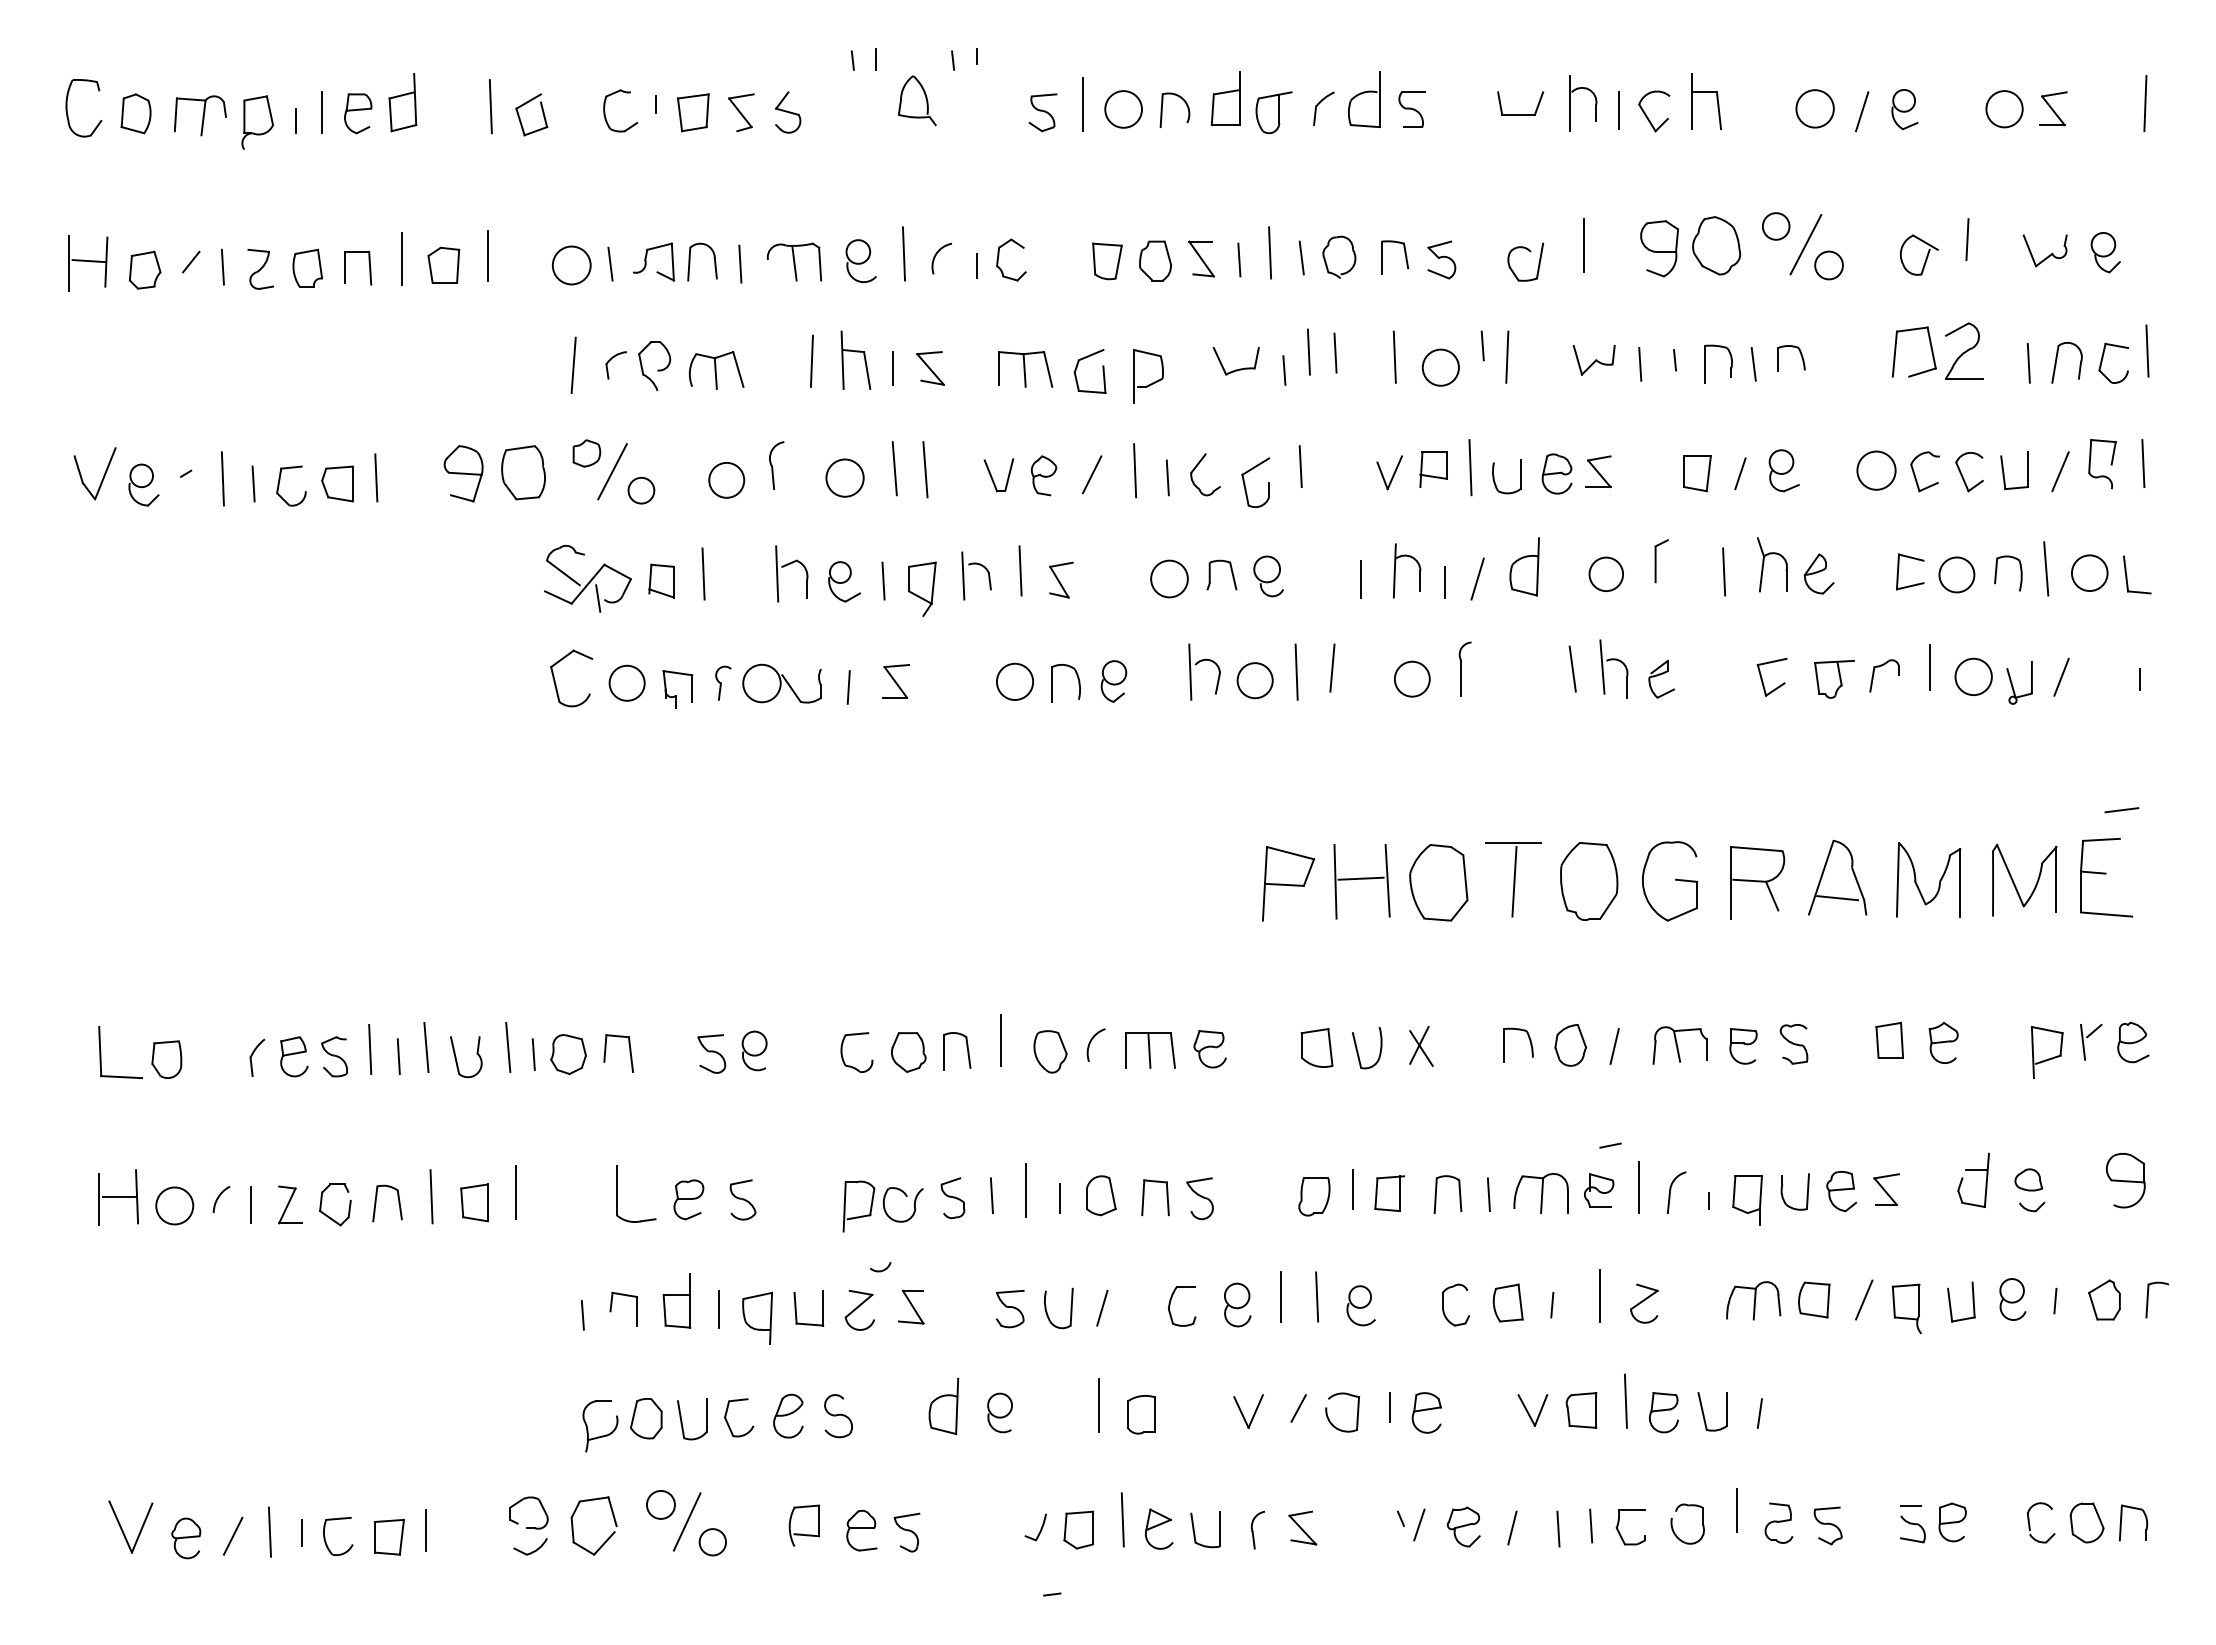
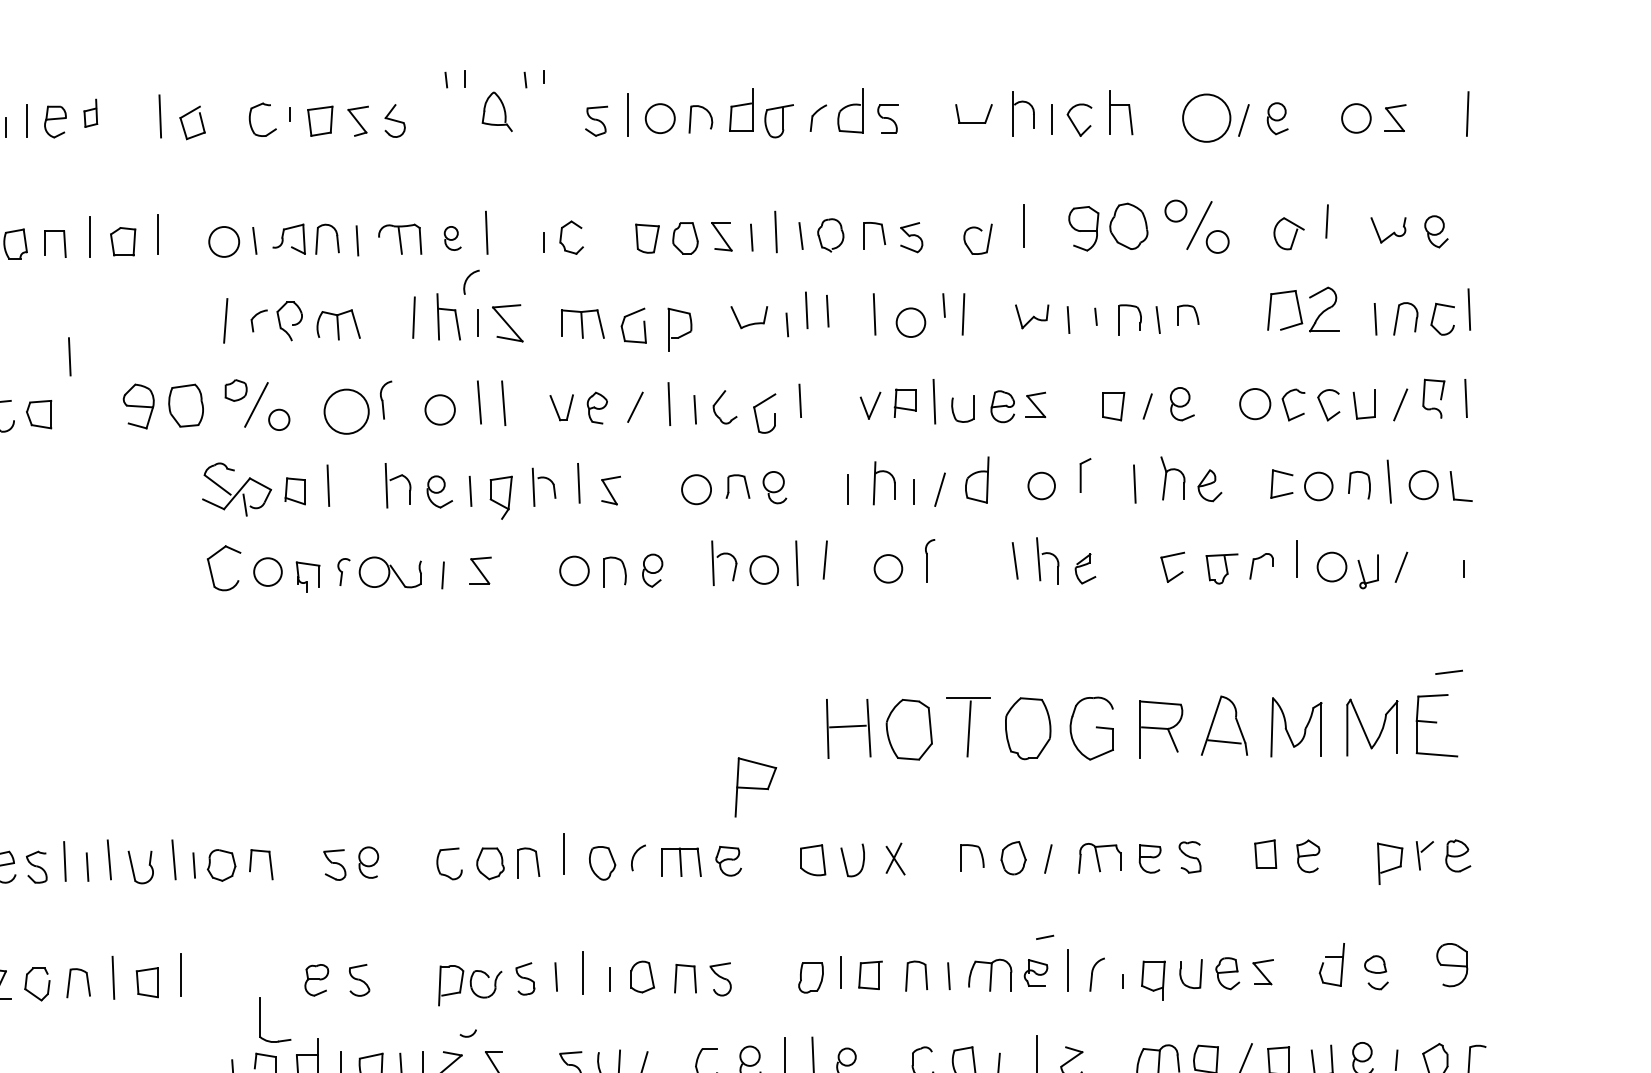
part: (402, 102) -> (90, 113), size x0.6
circle: (1814, 108) -> (1206, 117), size x1.6
arc: (937, 254) -> (468, 279), moved
part: (860, 260) -> (452, 238), size x0.7
part: (930, 368) -> (507, 323), size x1.4
line: (376, 477) -> (69, 356), moved
circle: (726, 479) -> (346, 411), size x1.6
part: (1288, 883) -> (755, 787), moved
part: (617, 1193) -> (260, 1019), moved

